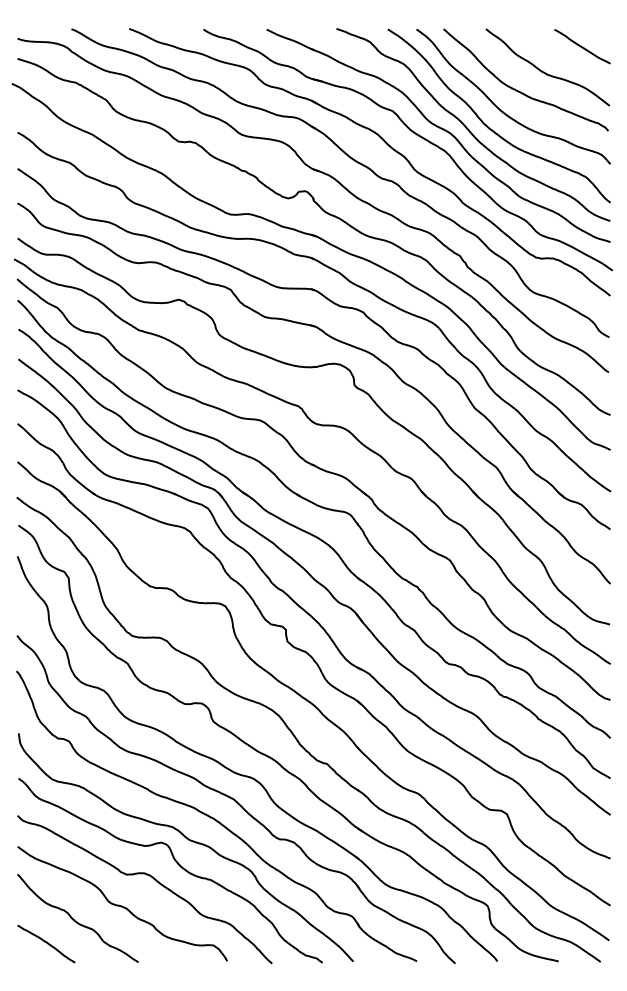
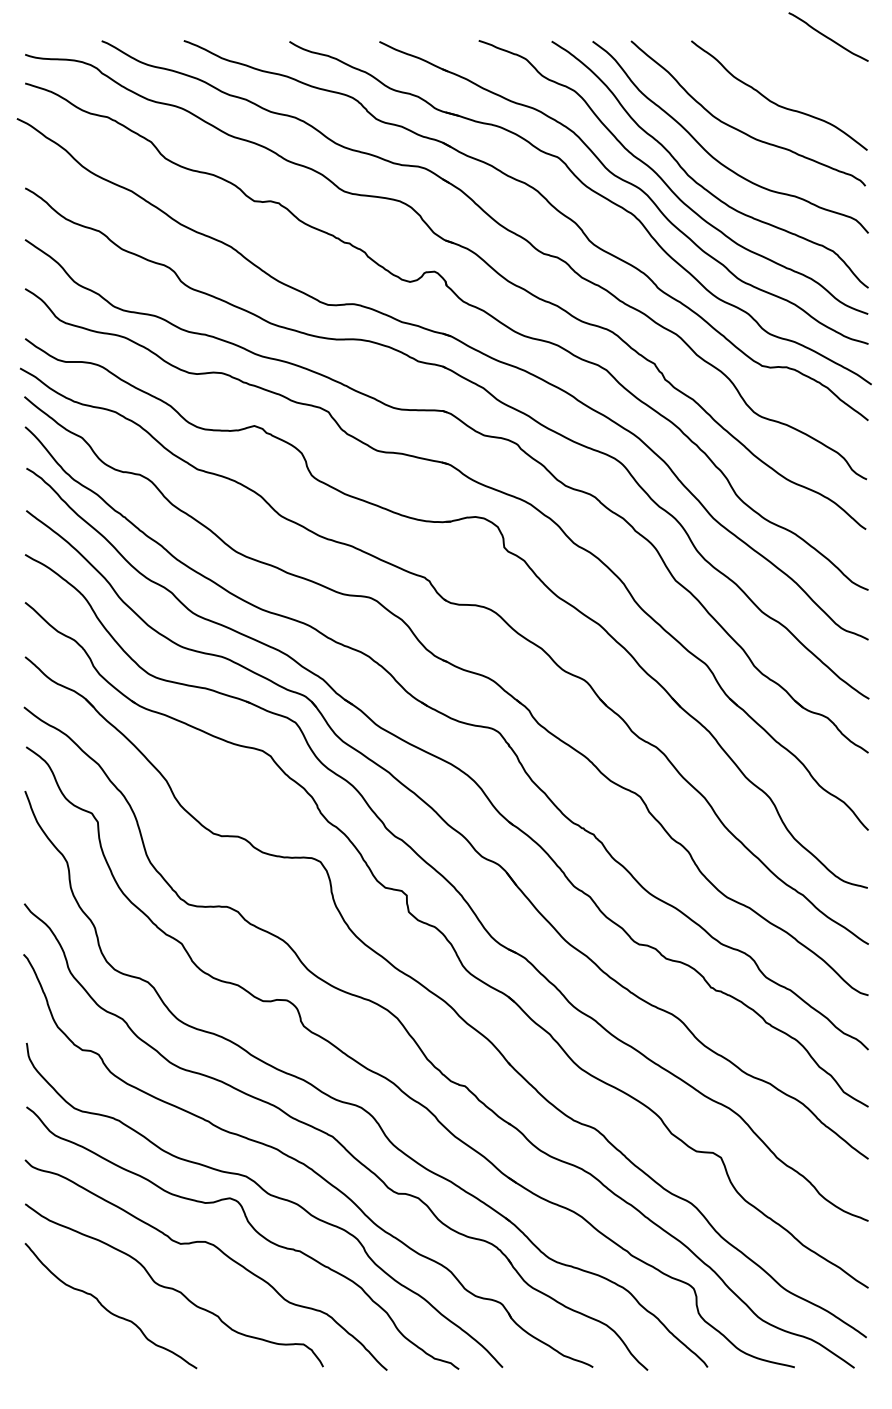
curve: (581, 46) -> (827, 36), moved
curve: (46, 943) -> (66, 1341), removed

